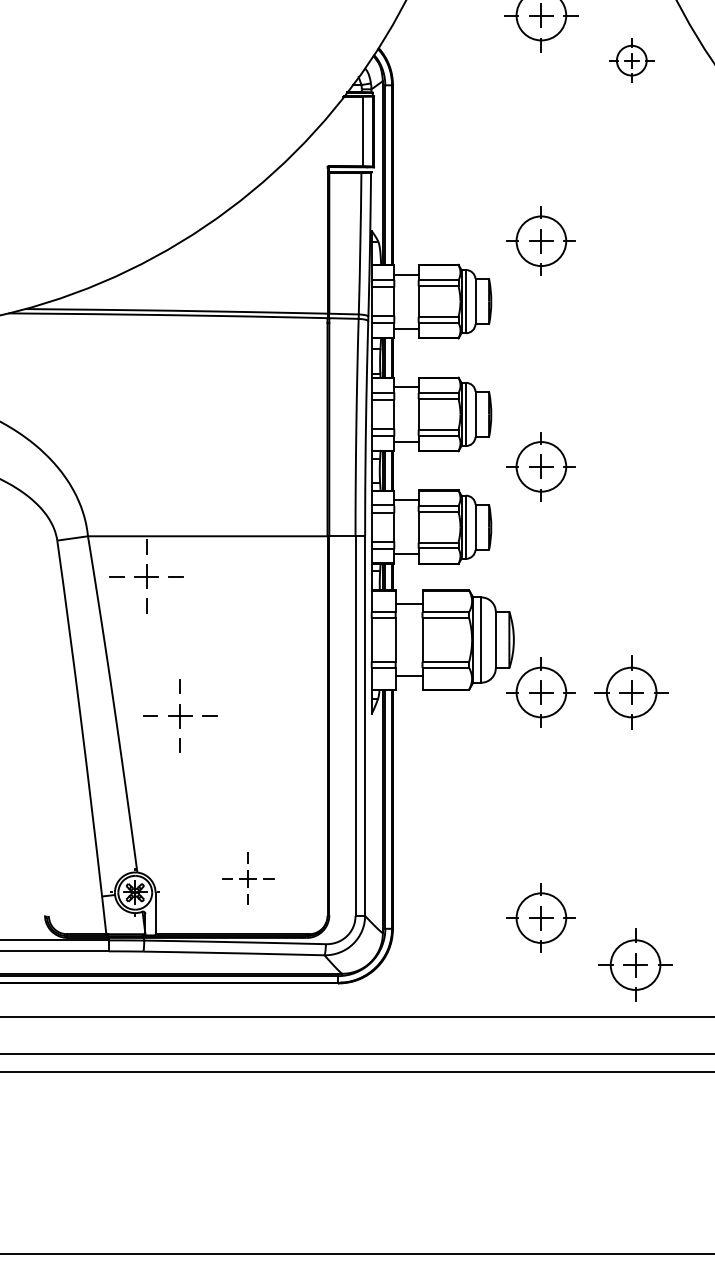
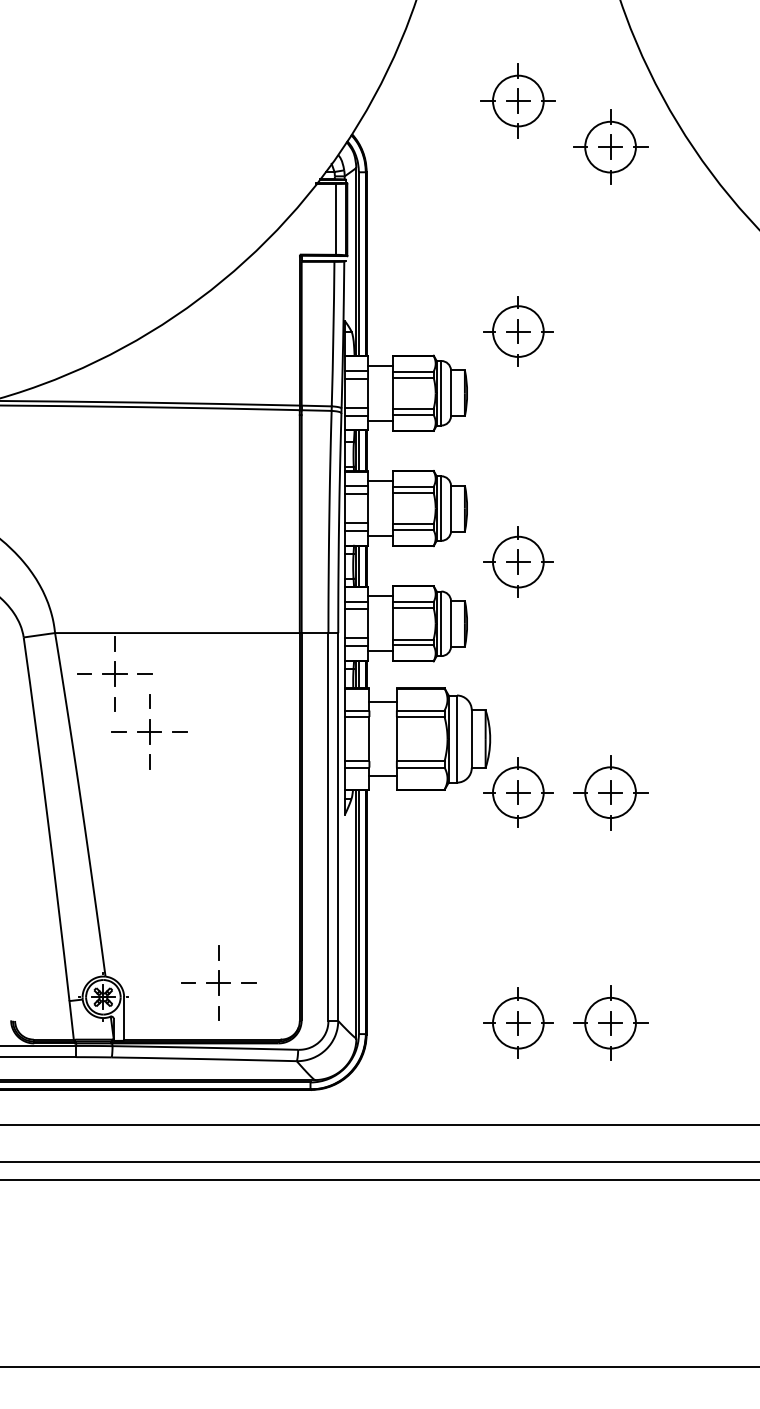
part: (631, 60) -> (610, 146), size x1.67
part: (180, 715) -> (149, 731), moved
part: (247, 878) -> (218, 982), size x1.43
part: (635, 964) -> (610, 1022), moved

